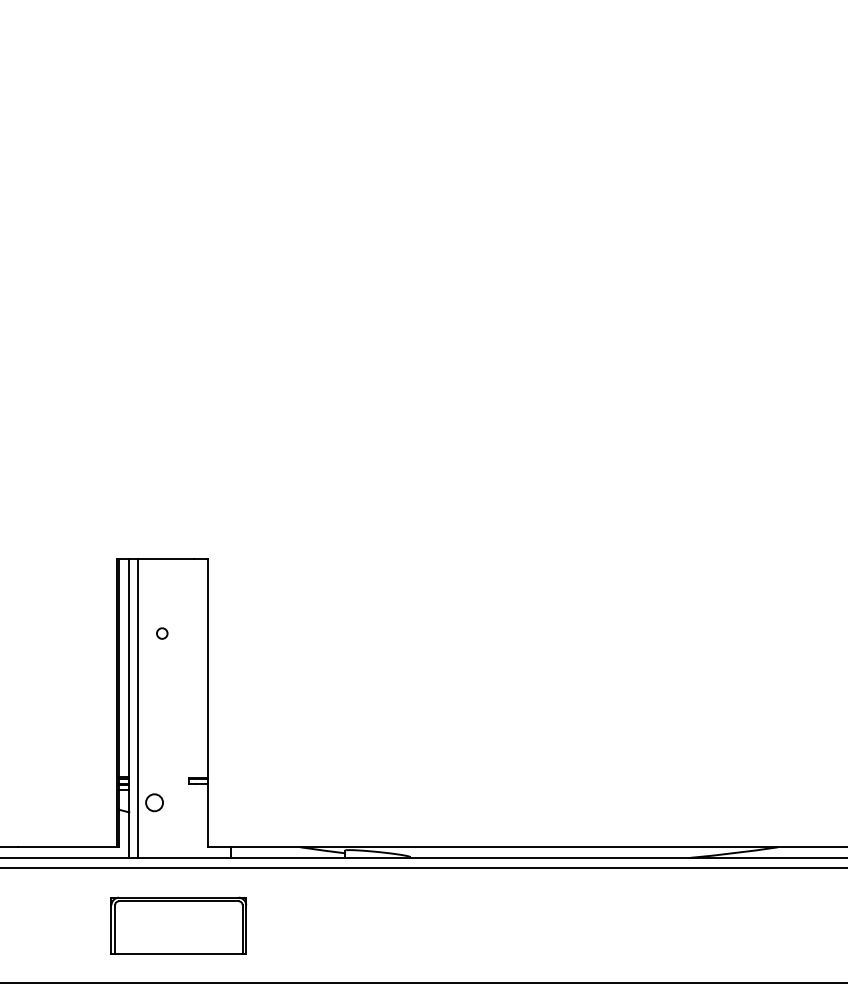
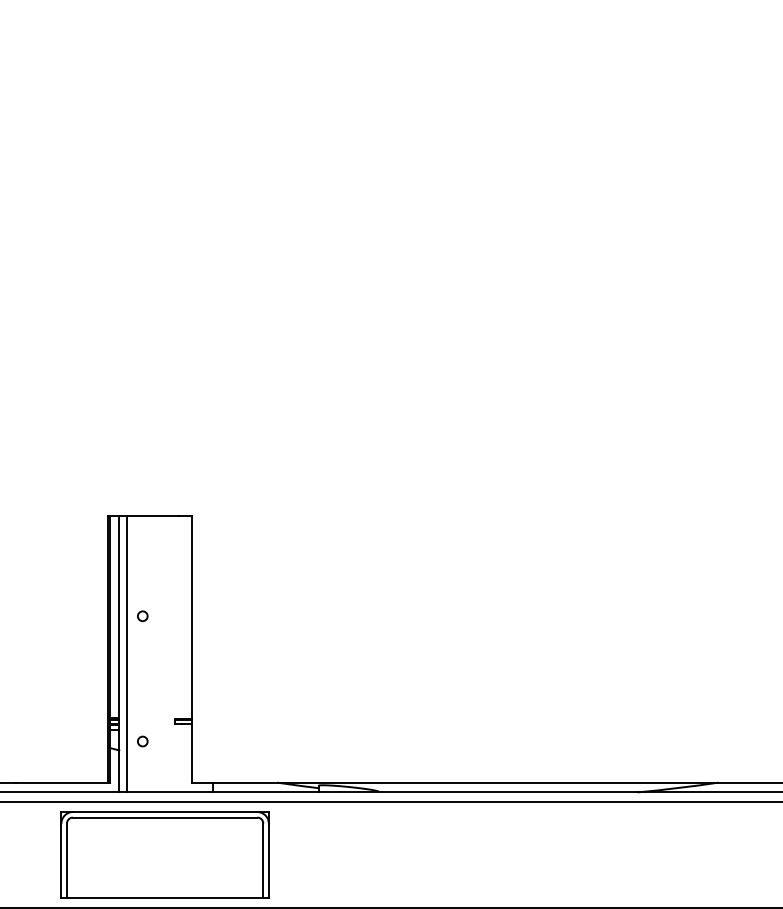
circle: (161, 632) -> (142, 615), moved
circle: (154, 802) -> (142, 741), size x0.62
part: (178, 925) -> (164, 854), size x1.67

